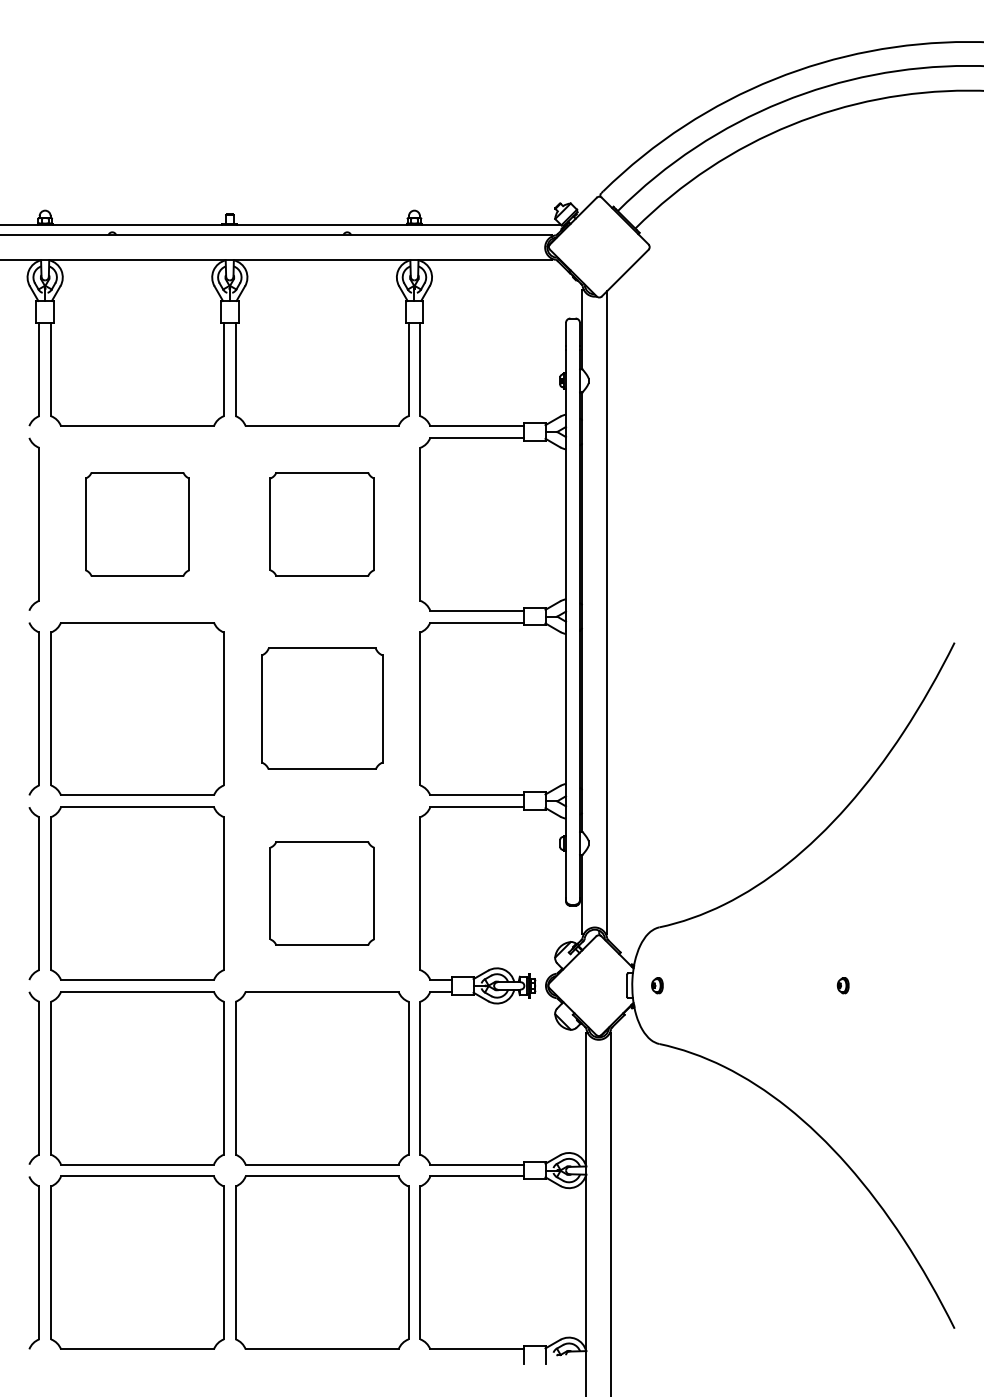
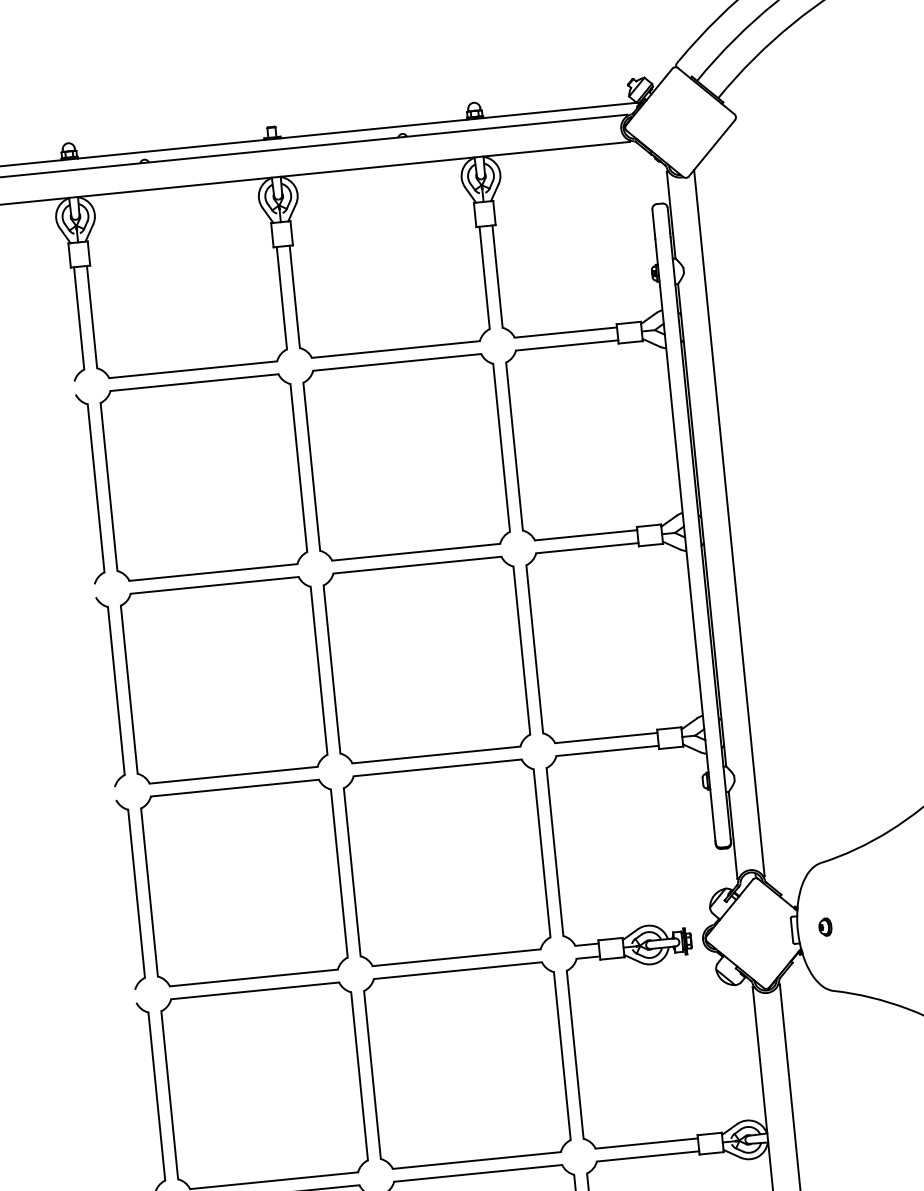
part: (137, 524) -> (203, 477), size x1.67
part: (322, 524) -> (407, 457), size x1.67
part: (322, 708) -> (427, 659), size x1.43
part: (322, 893) -> (447, 862), size x1.67

